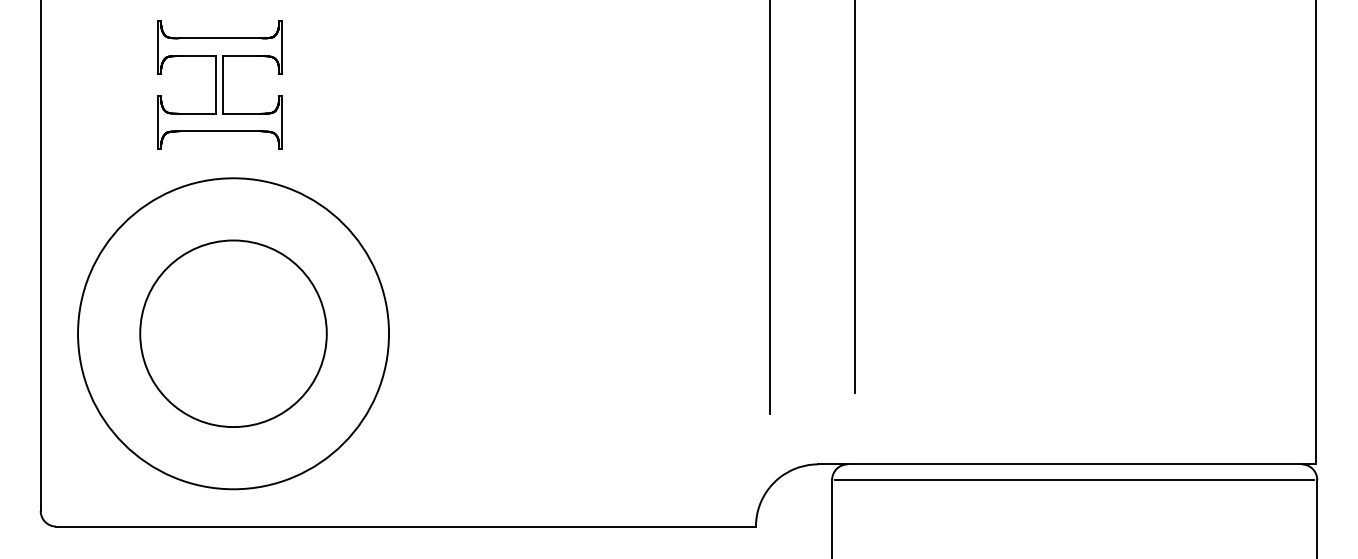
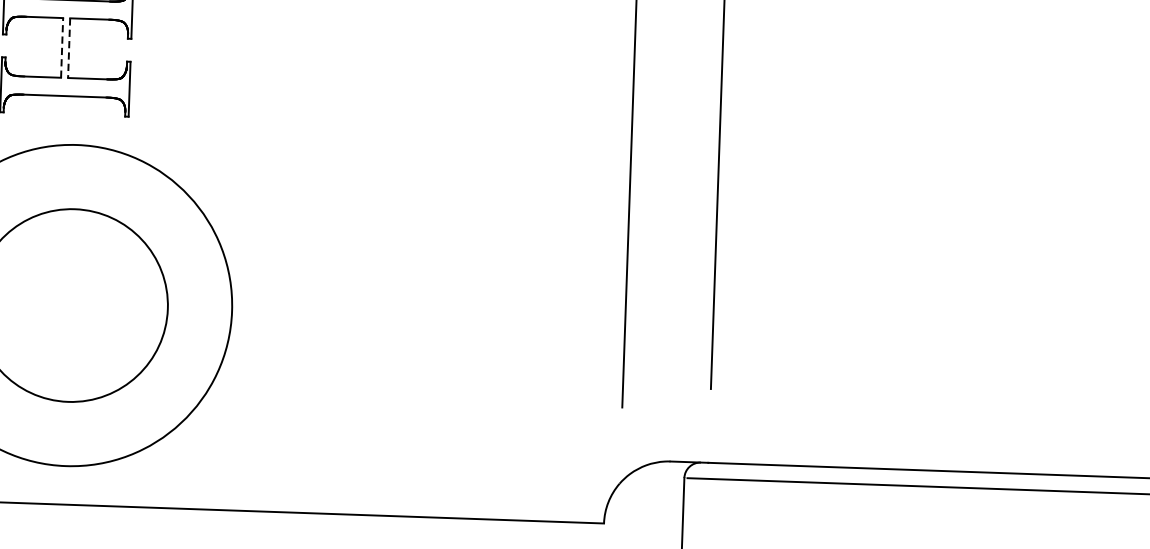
line: (215, 84) -> (61, 47), solid -> dashed
line: (222, 84) -> (69, 47), solid -> dashed

